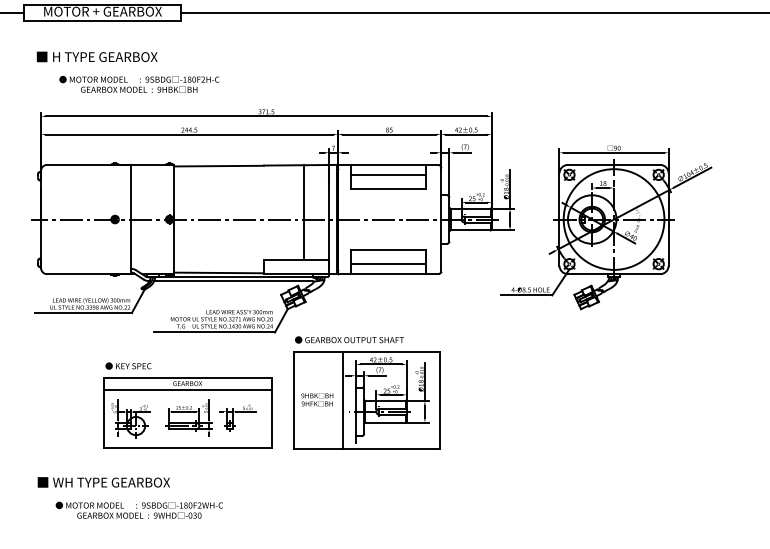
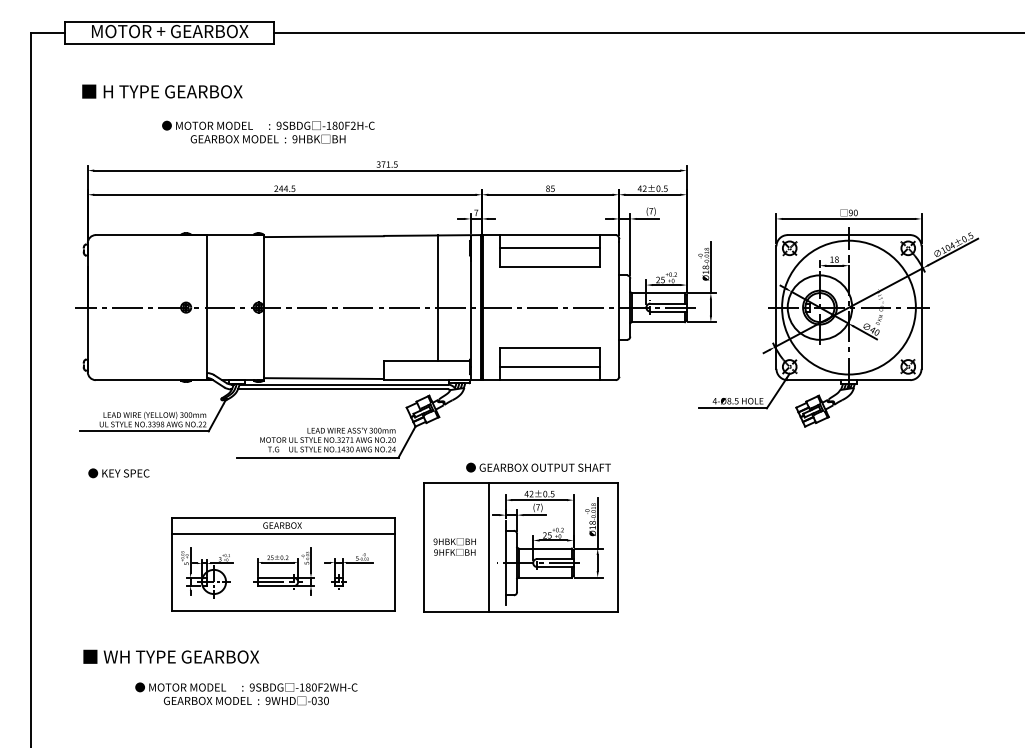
text: (139, 83) -> (268, 131), moved
text: (349, 339) -> (538, 467), moved
text: (128, 366) -> (118, 473), moved
text: (139, 510) -> (246, 693), moved

